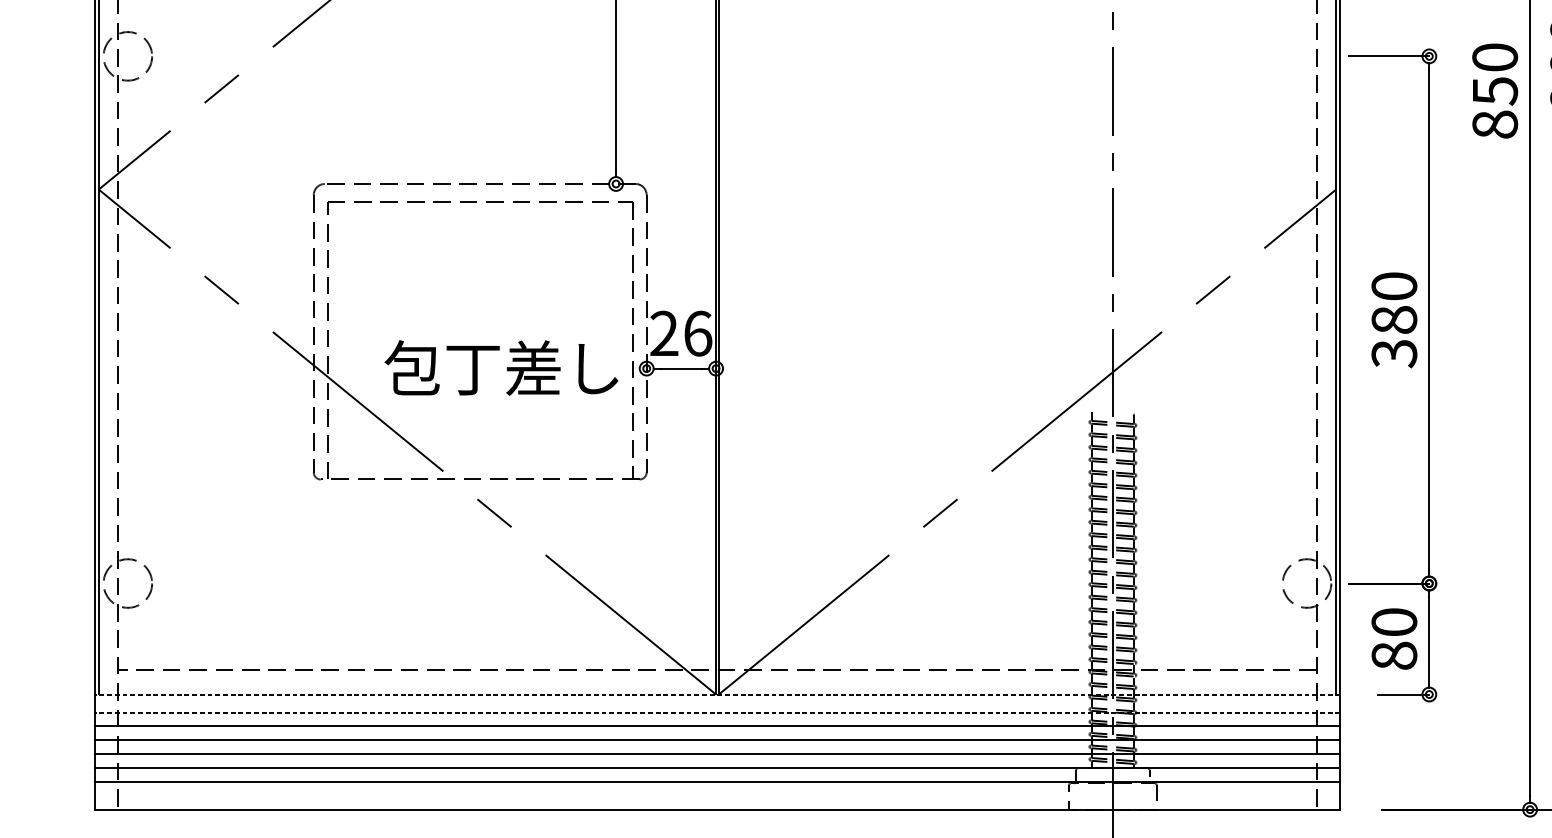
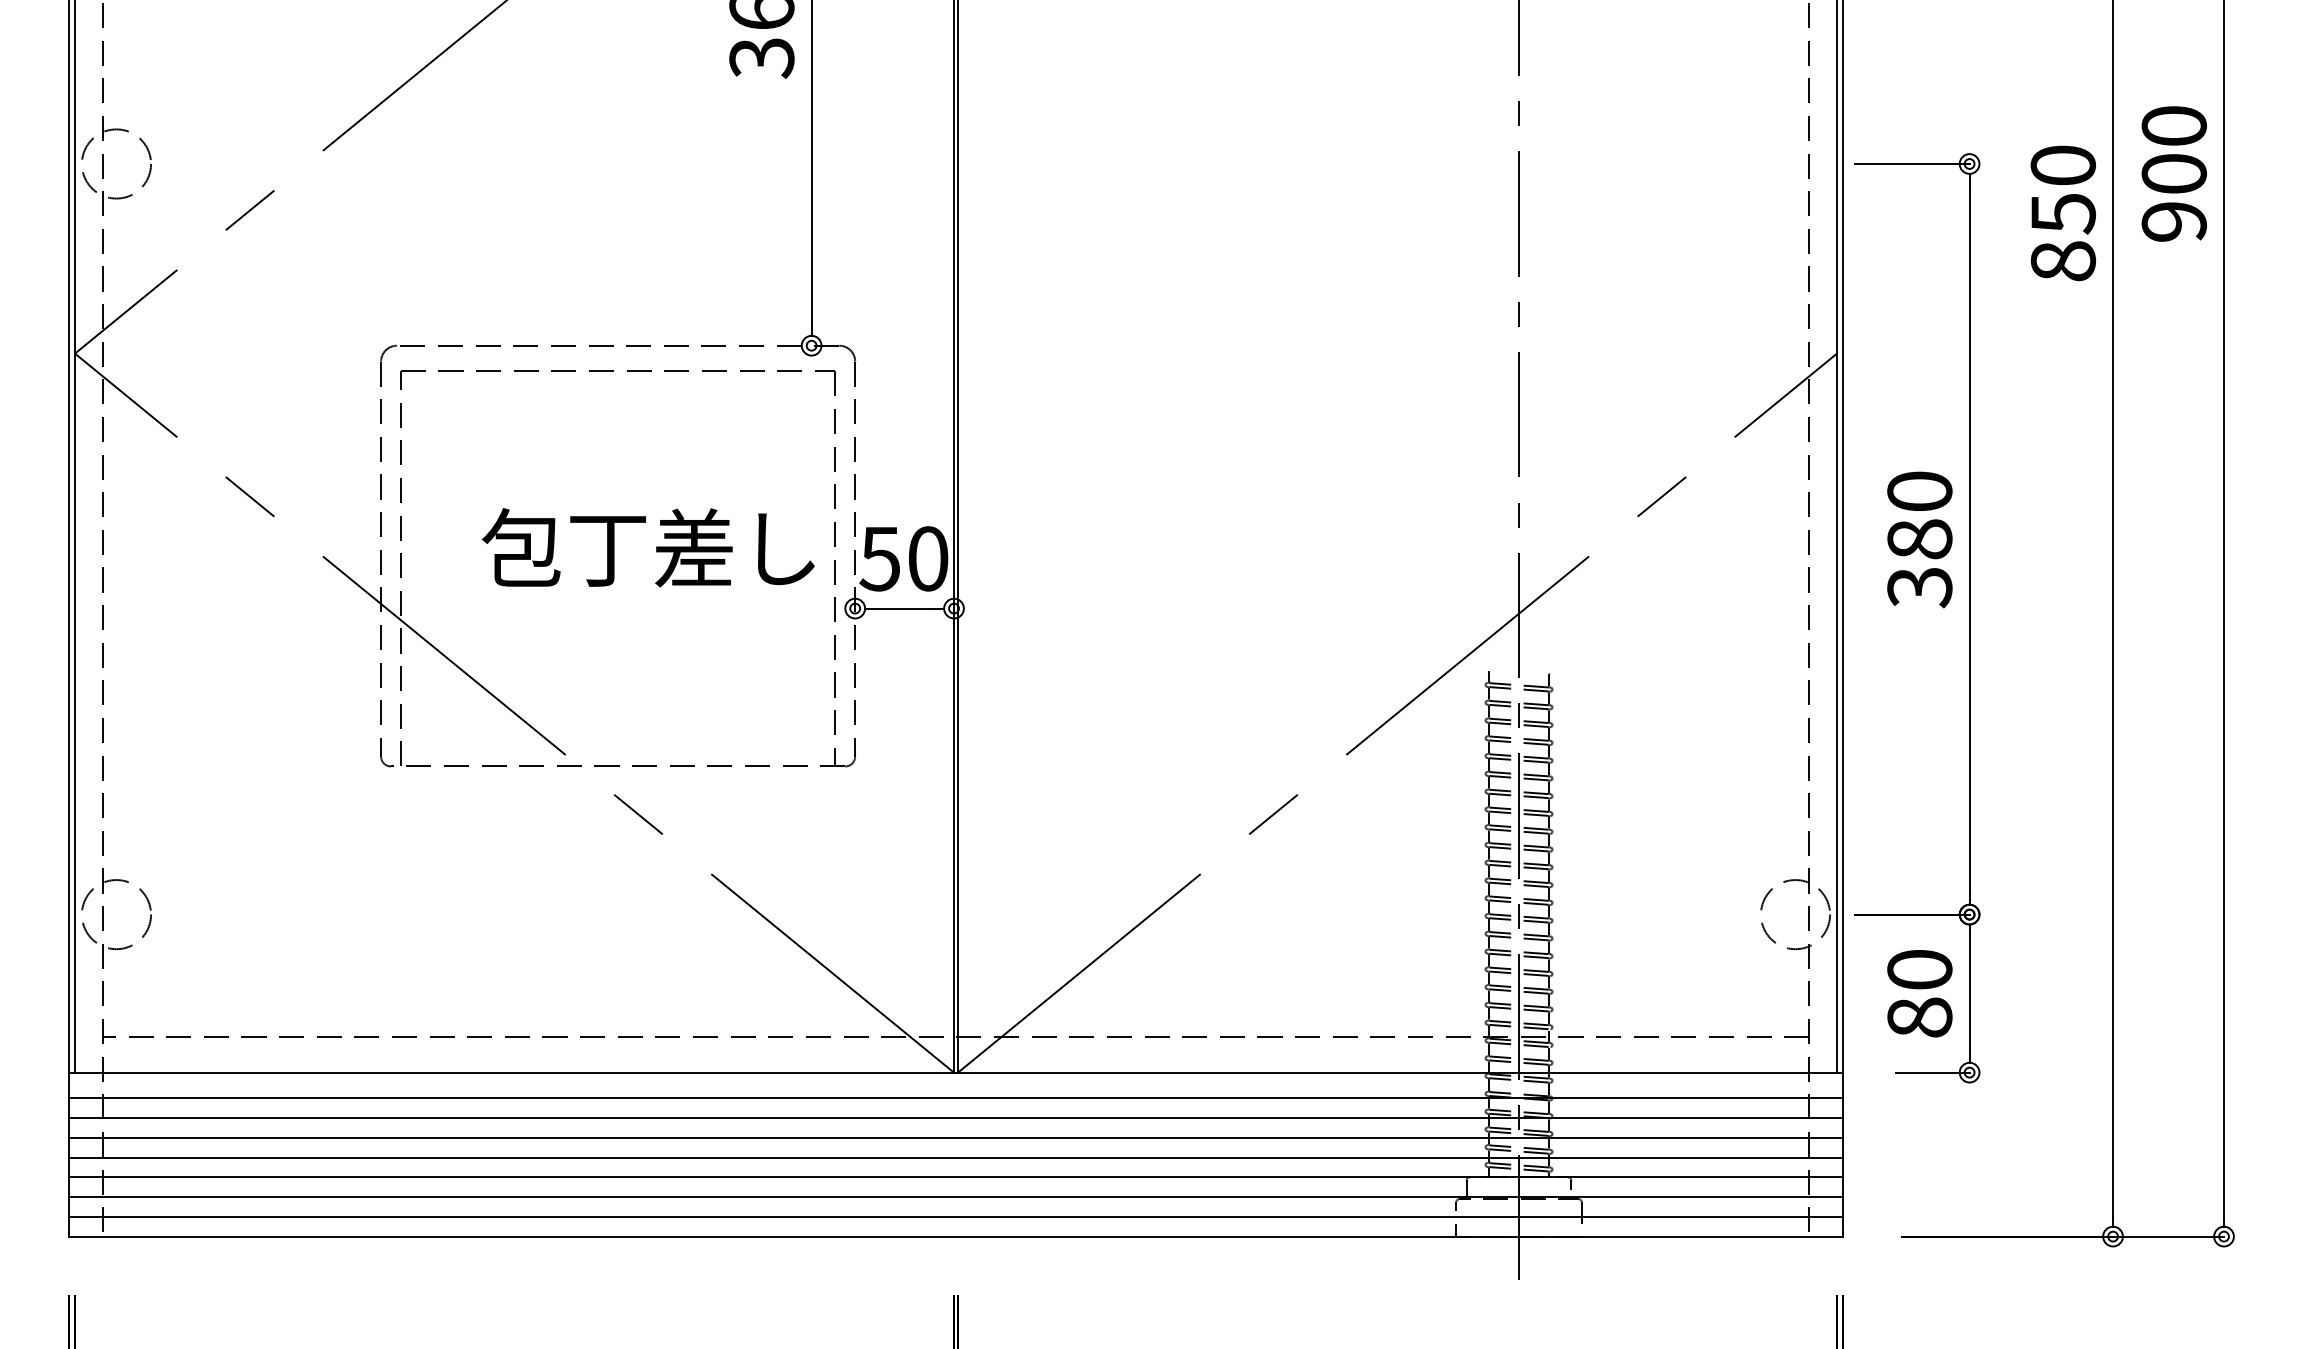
text: (680, 333) -> (903, 558), 26 -> 50
text: (500, 367) -> (647, 547), moved
line: (717, 694) -> (956, 1072), dashed -> solid
line: (717, 712) -> (956, 1098), dashed -> solid
line: (717, 795) -> (955, 1216), added

